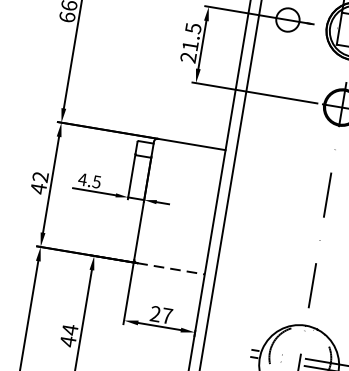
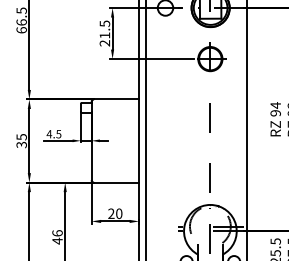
text: (39, 183) -> (21, 141), 42 -> 35
line: (170, 268) -> (116, 182), dashed -> solid
text: (167, 315) -> (119, 213), 27 -> 20
text: (70, 328) -> (57, 232), 44 -> 46

